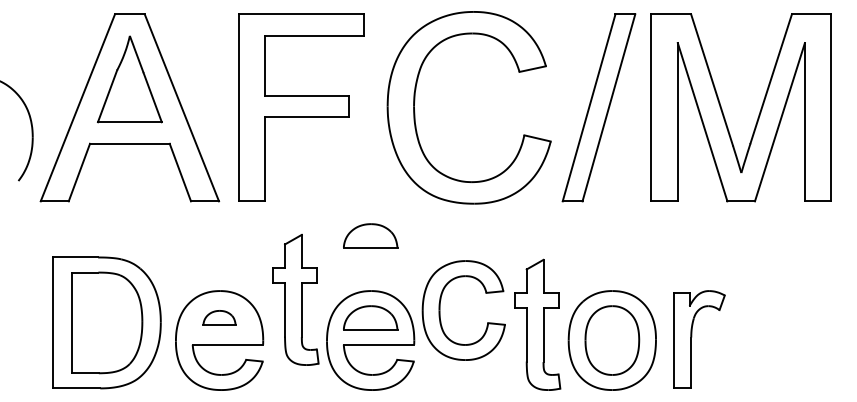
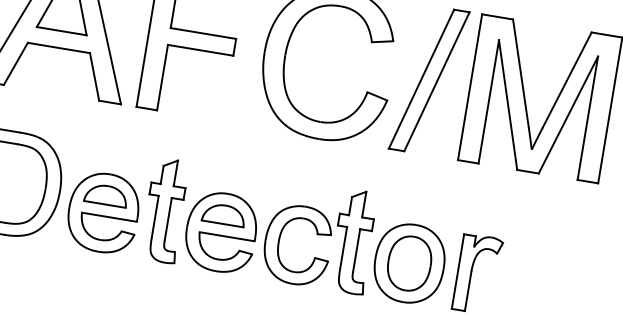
part: (370, 235) -> (234, 150), removed
part: (295, 299) -> (164, 210), moved
part: (440, 310) -> (279, 242), moved
part: (219, 317) -> (106, 194), size x1.67

